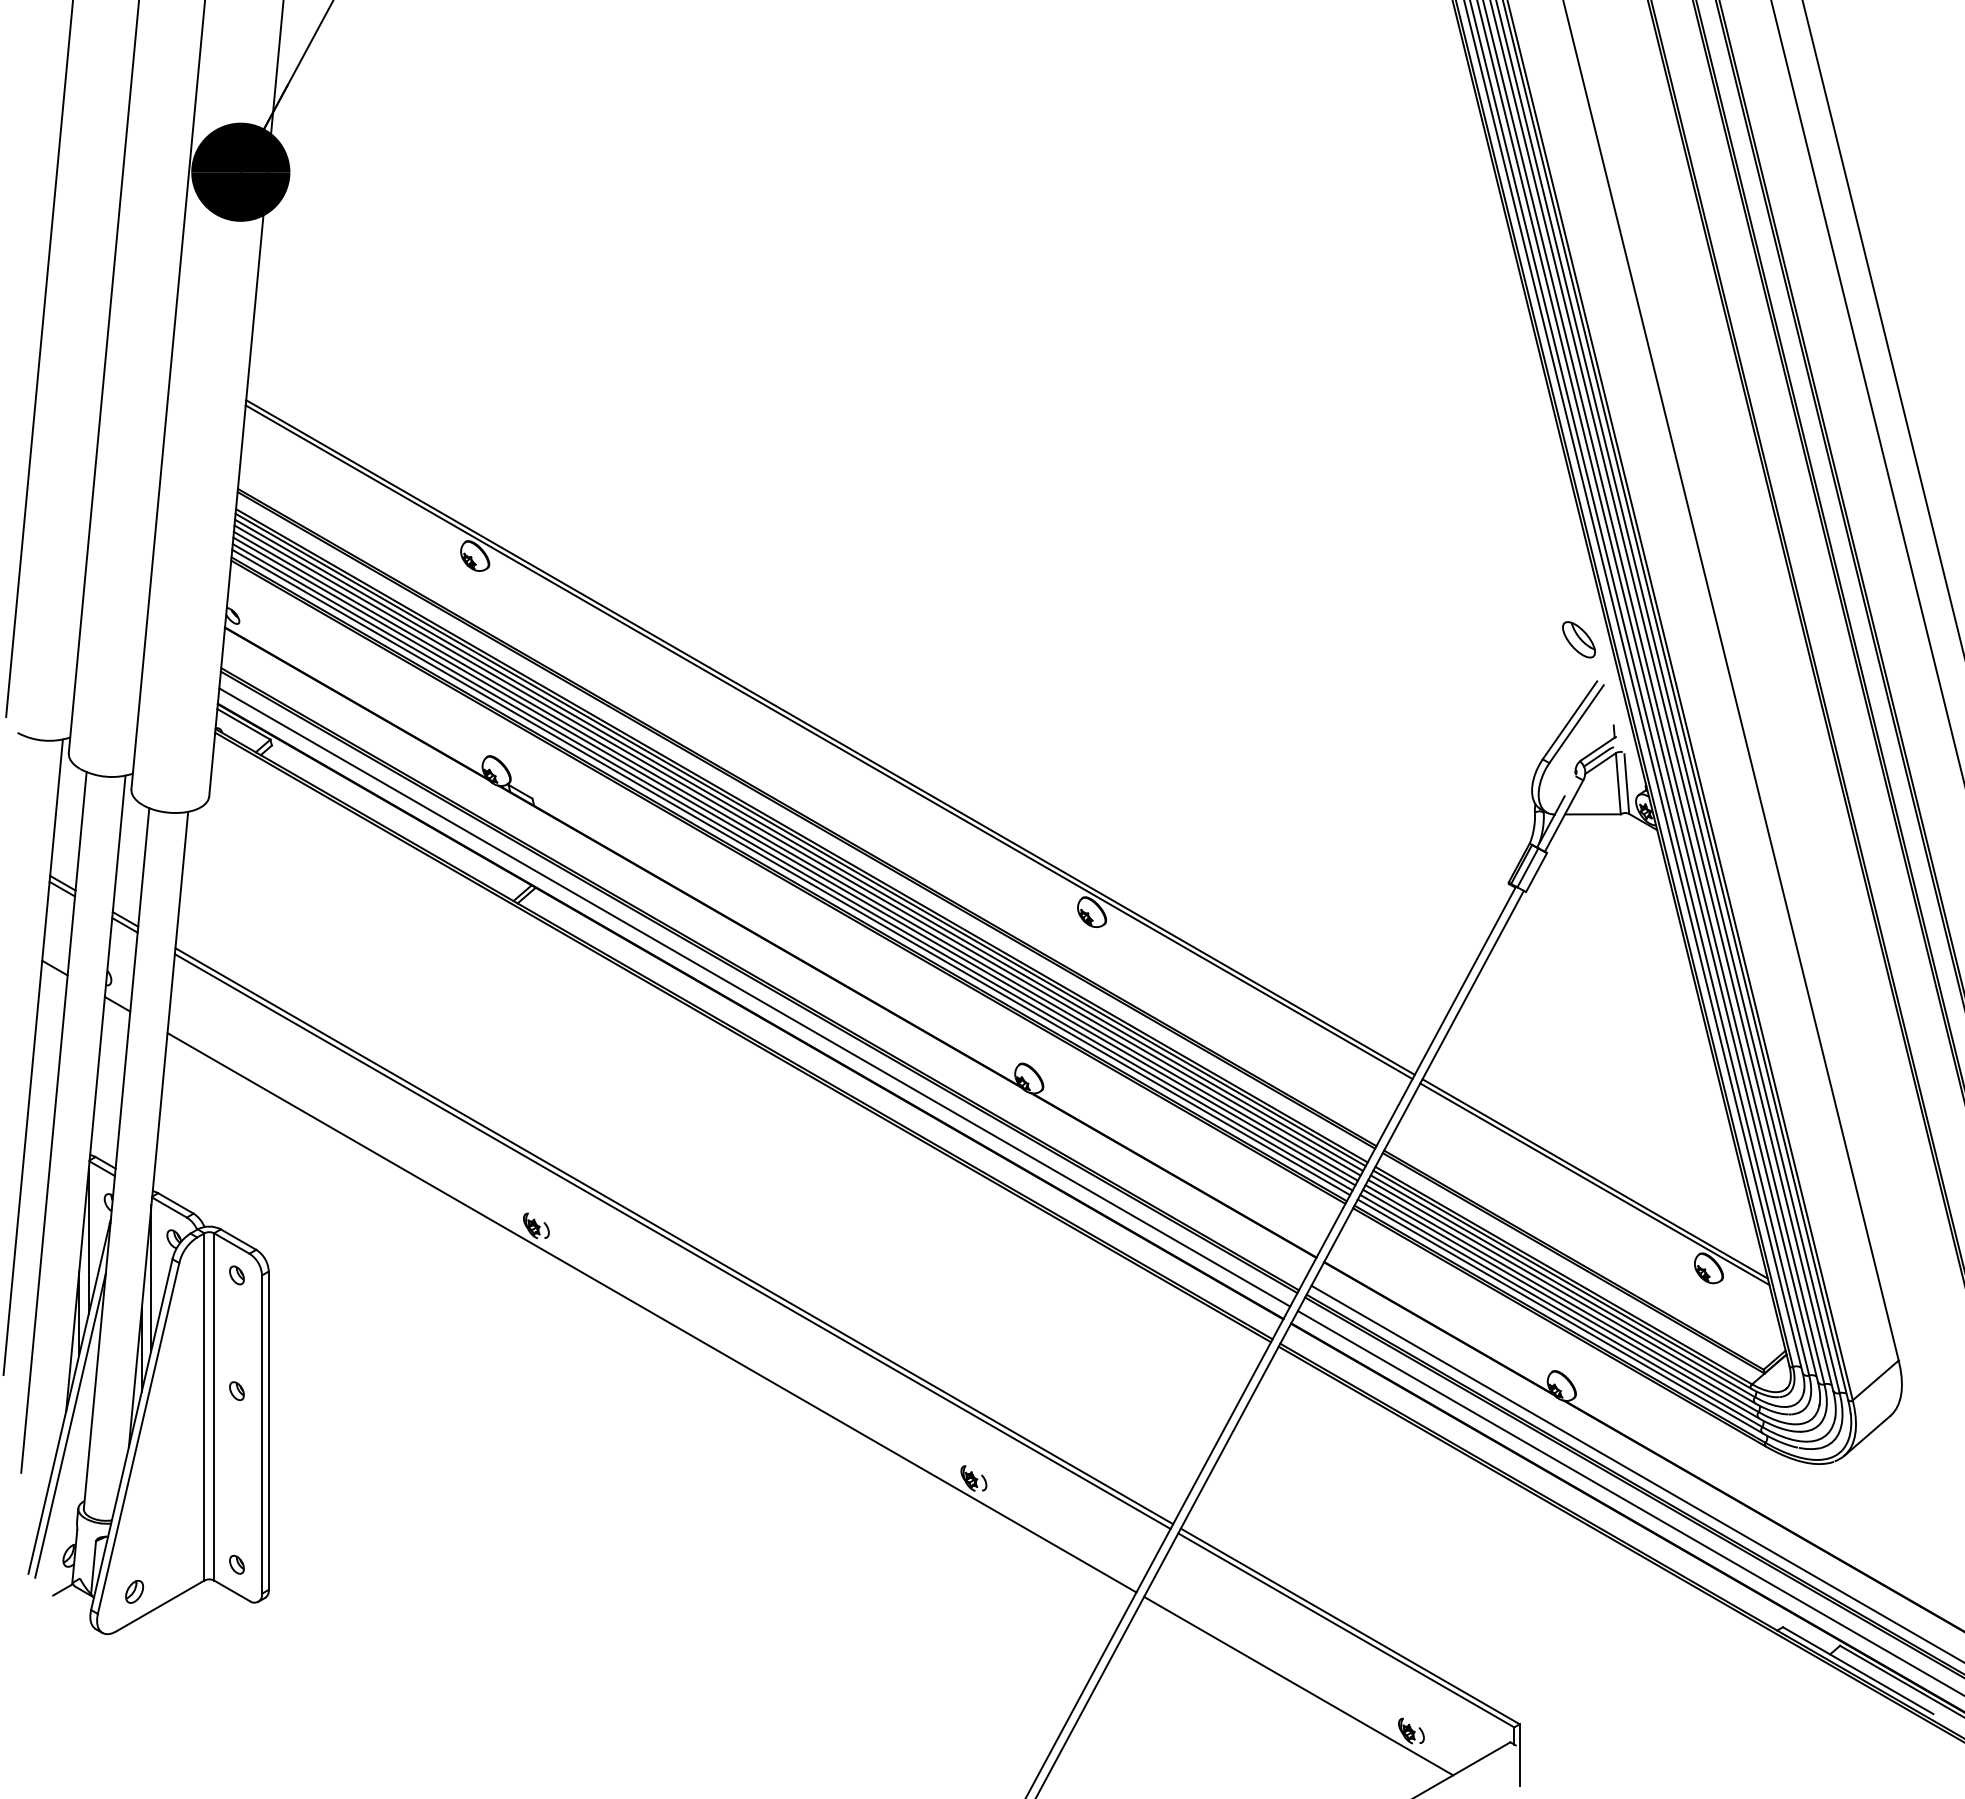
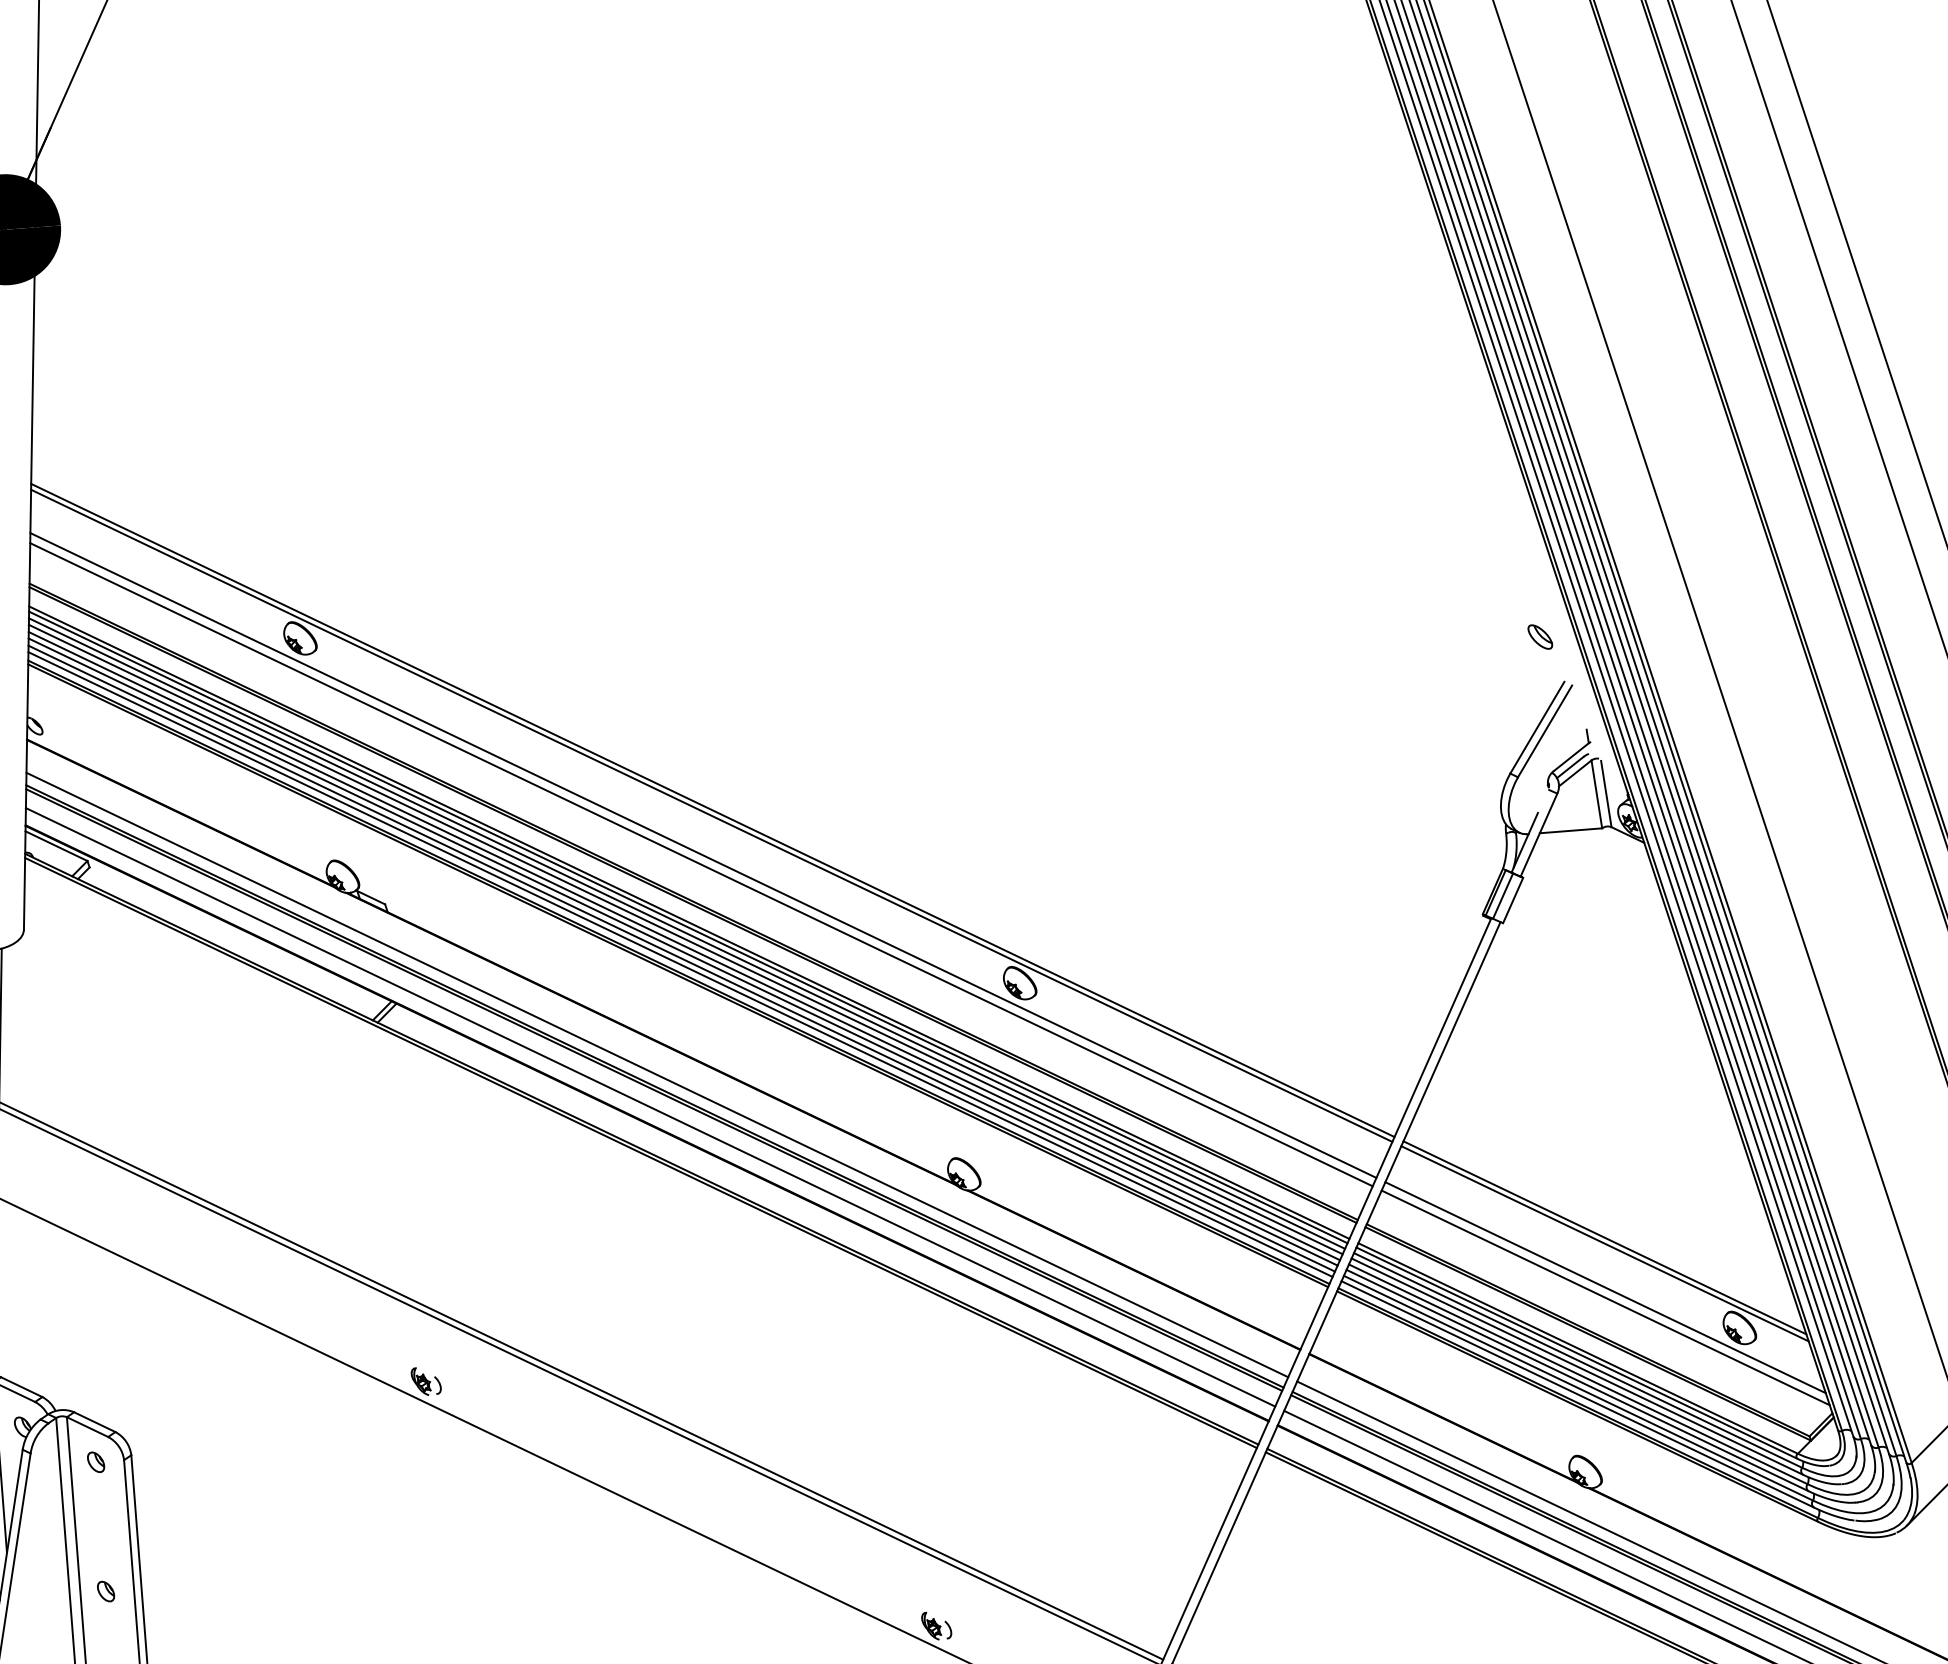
part: (1578, 639) -> (1539, 636), size x0.62
line: (818, 776) -> (702, 855), added
line: (816, 784) -> (701, 864), added
line: (762, 969) -> (656, 1075), added
line: (1592, 1223) -> (1605, 1287), added
line: (1591, 1232) -> (1605, 1297), added

